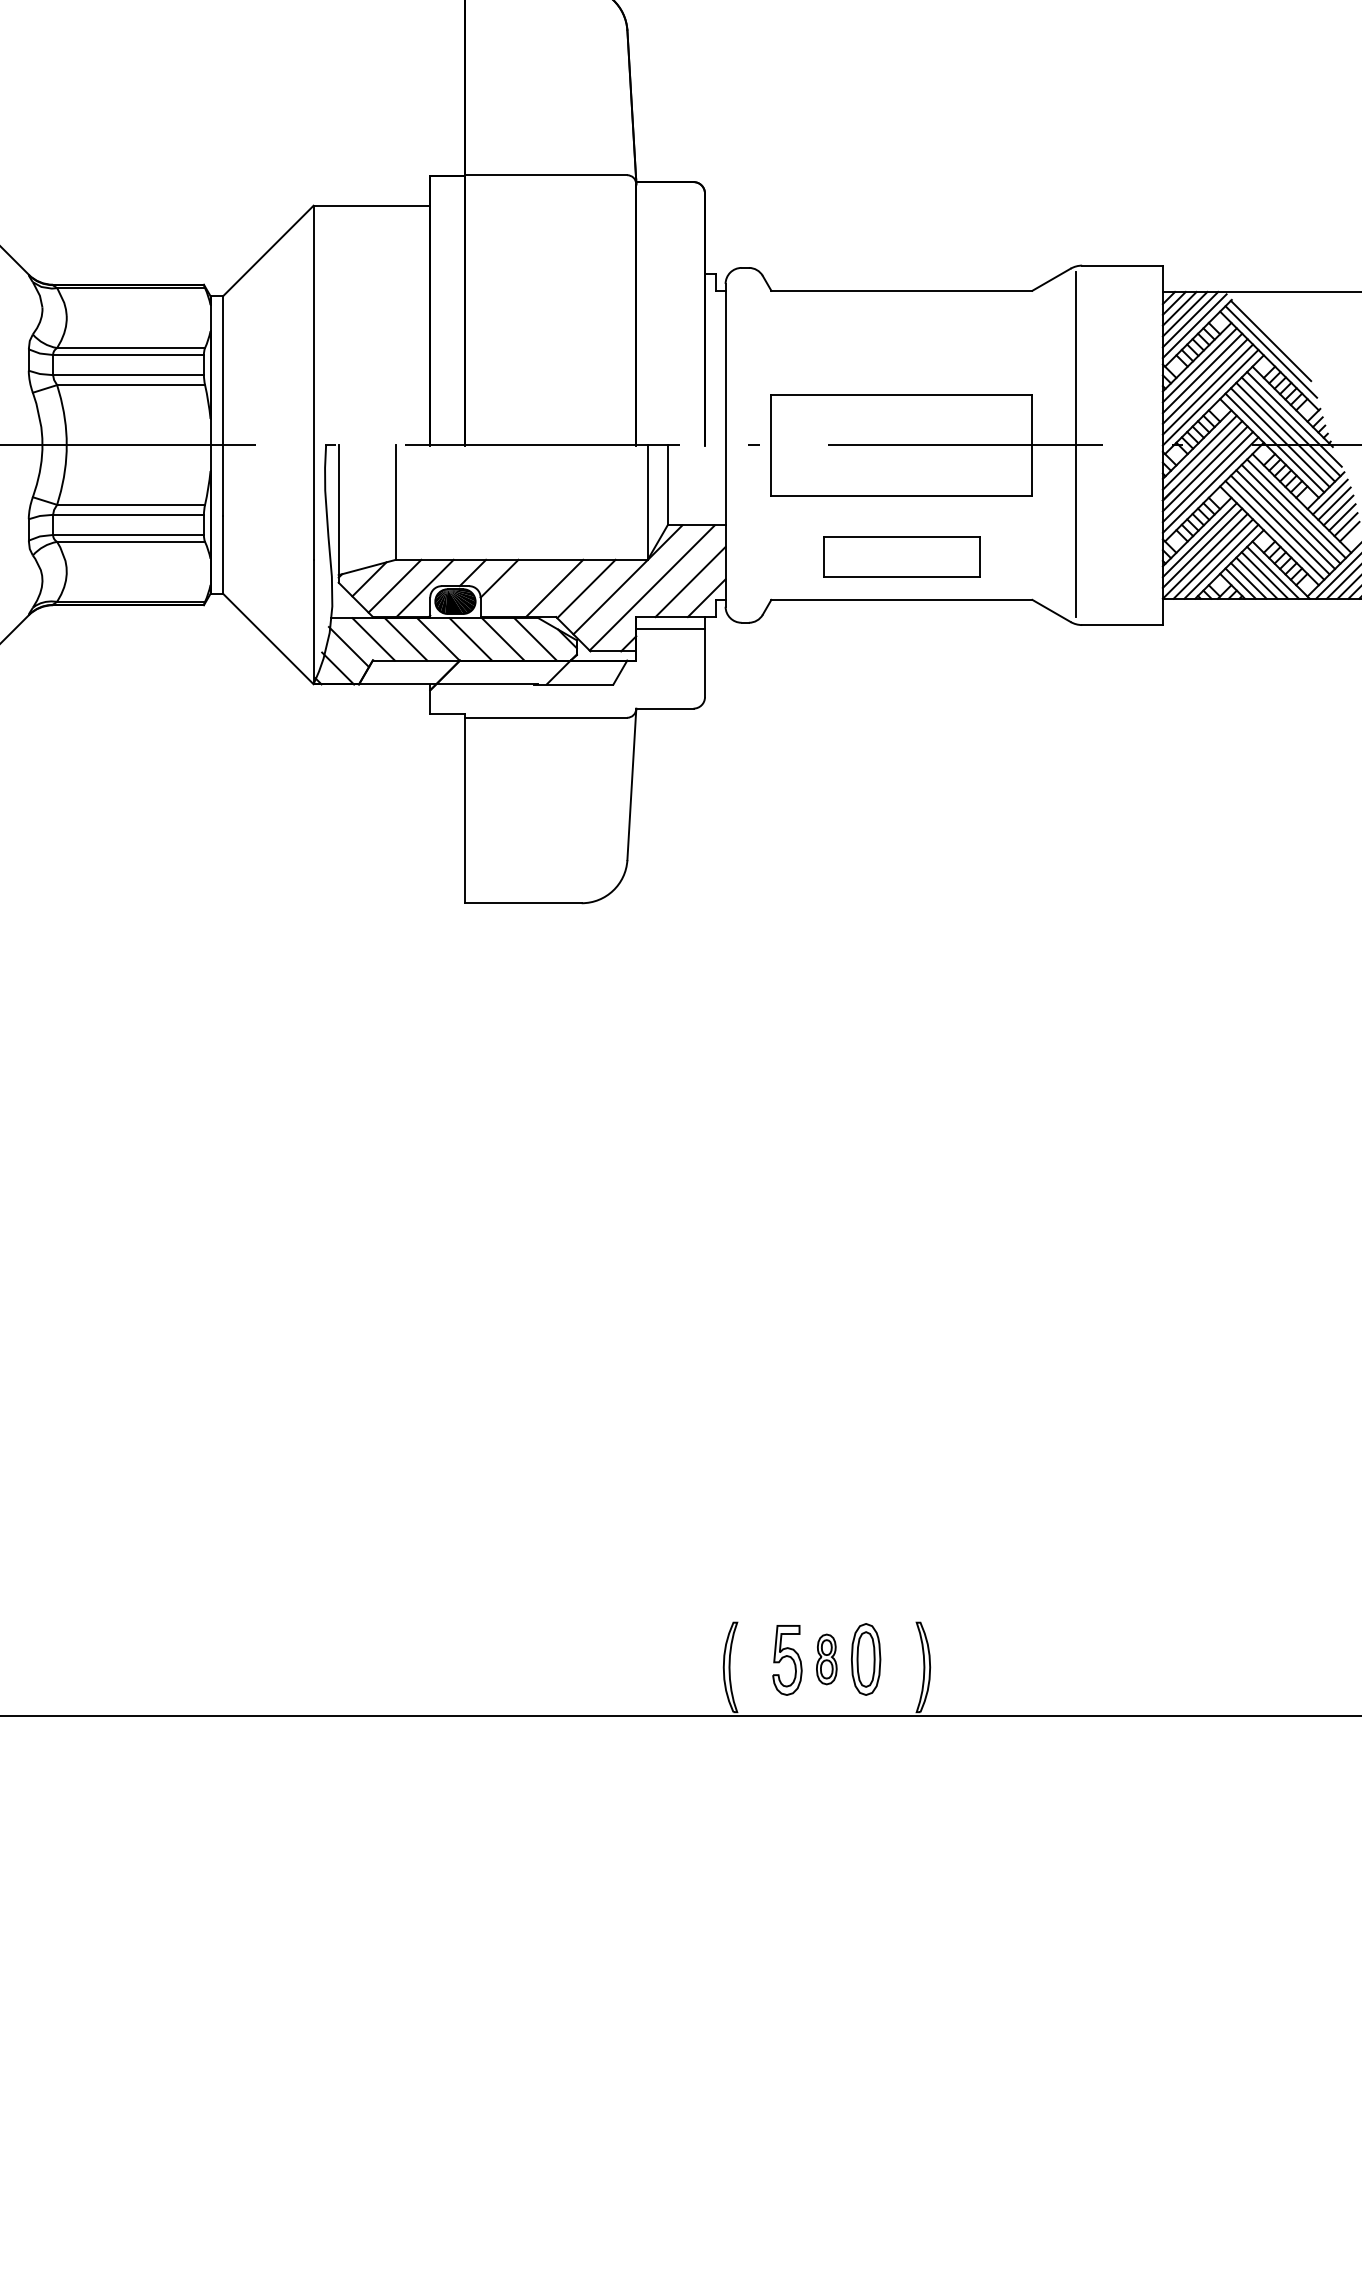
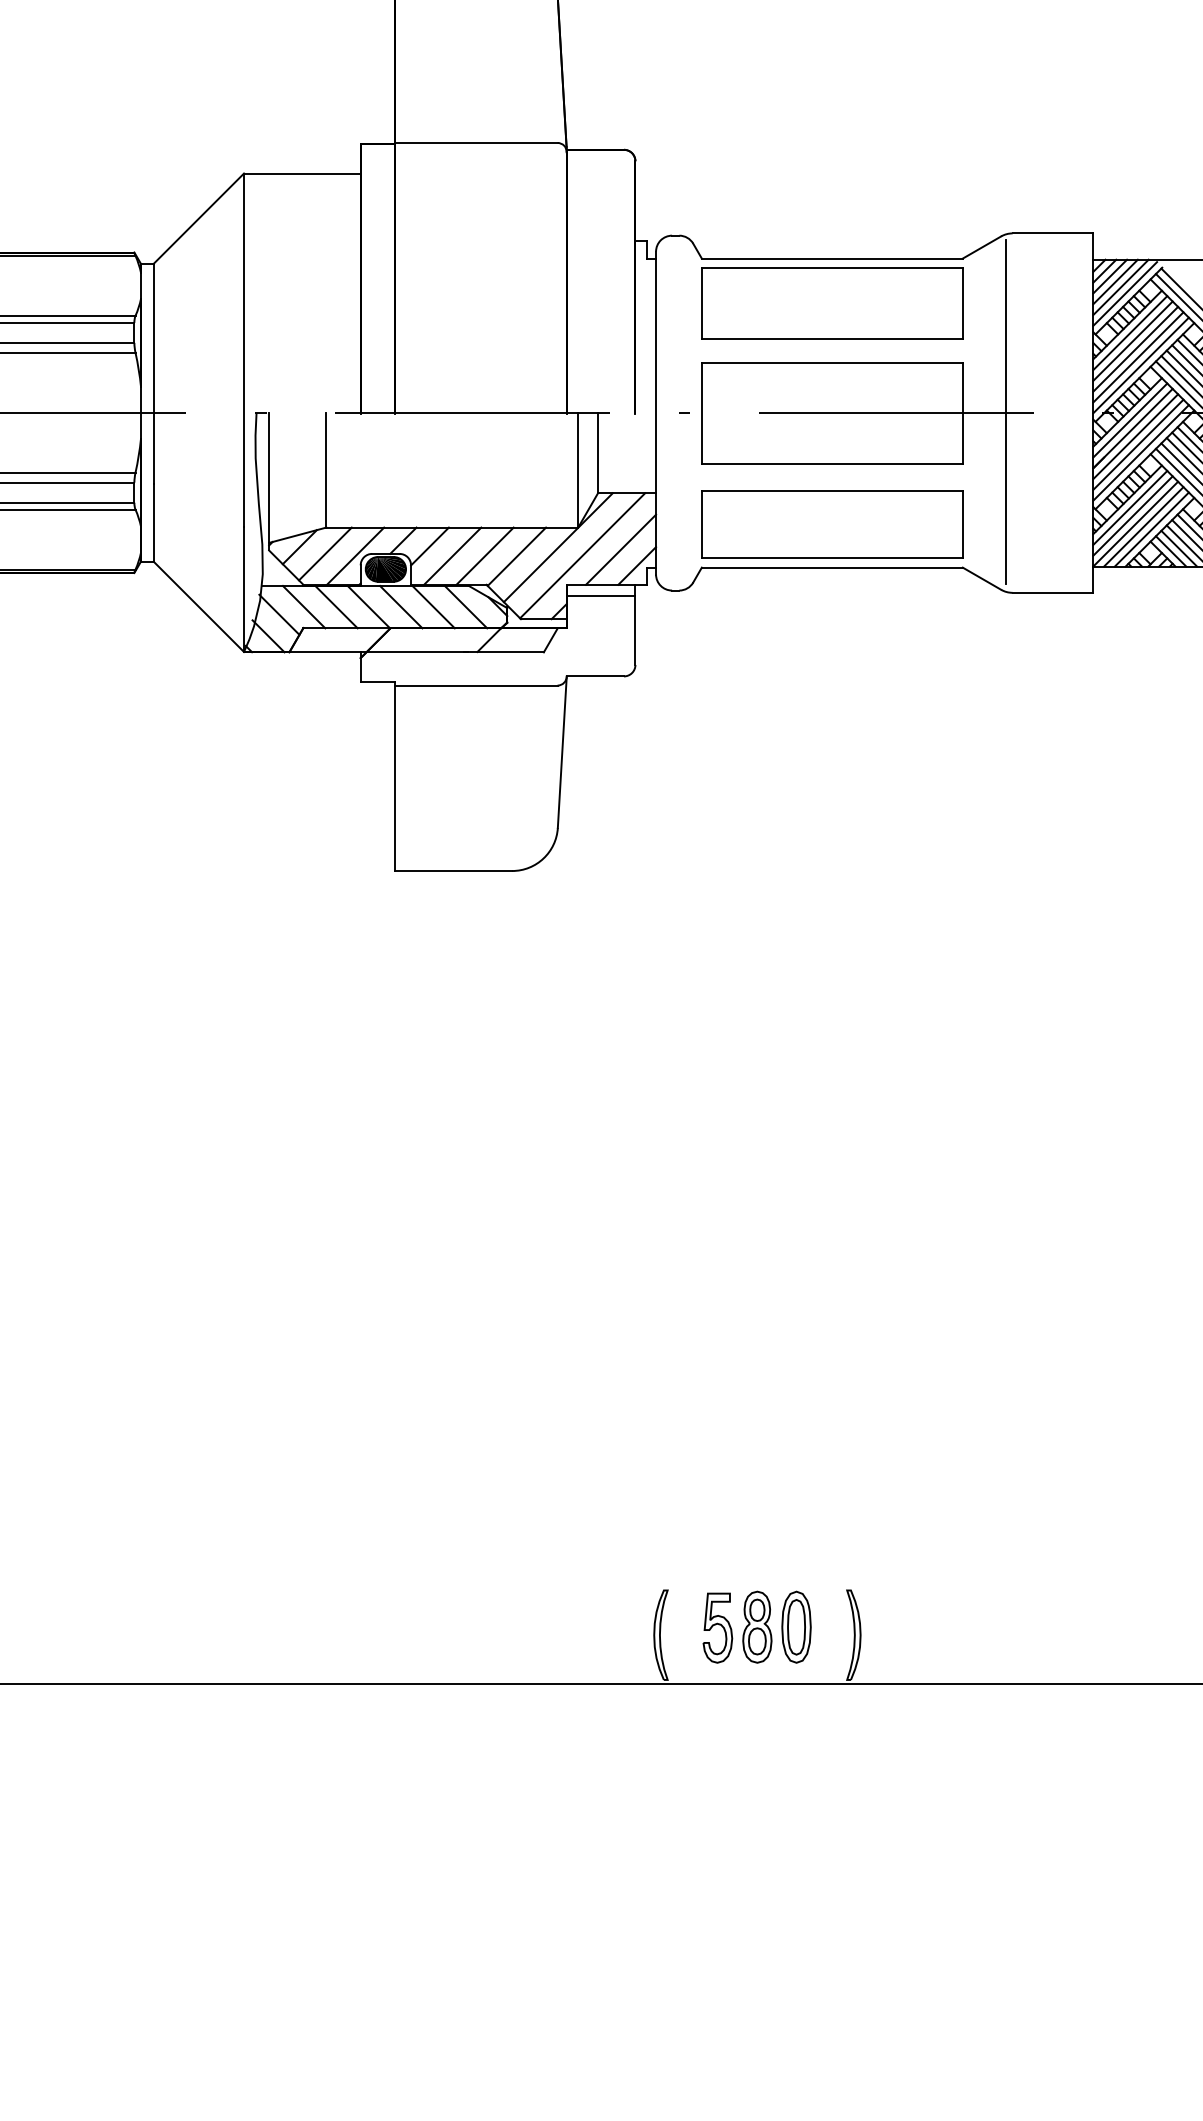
part: (901, 335) -> (831, 303), added
part: (901, 556) -> (831, 524), size x1.67
line: (521, 588) -> (451, 556), added
part: (826, 1659) -> (756, 1627), size x1.43

